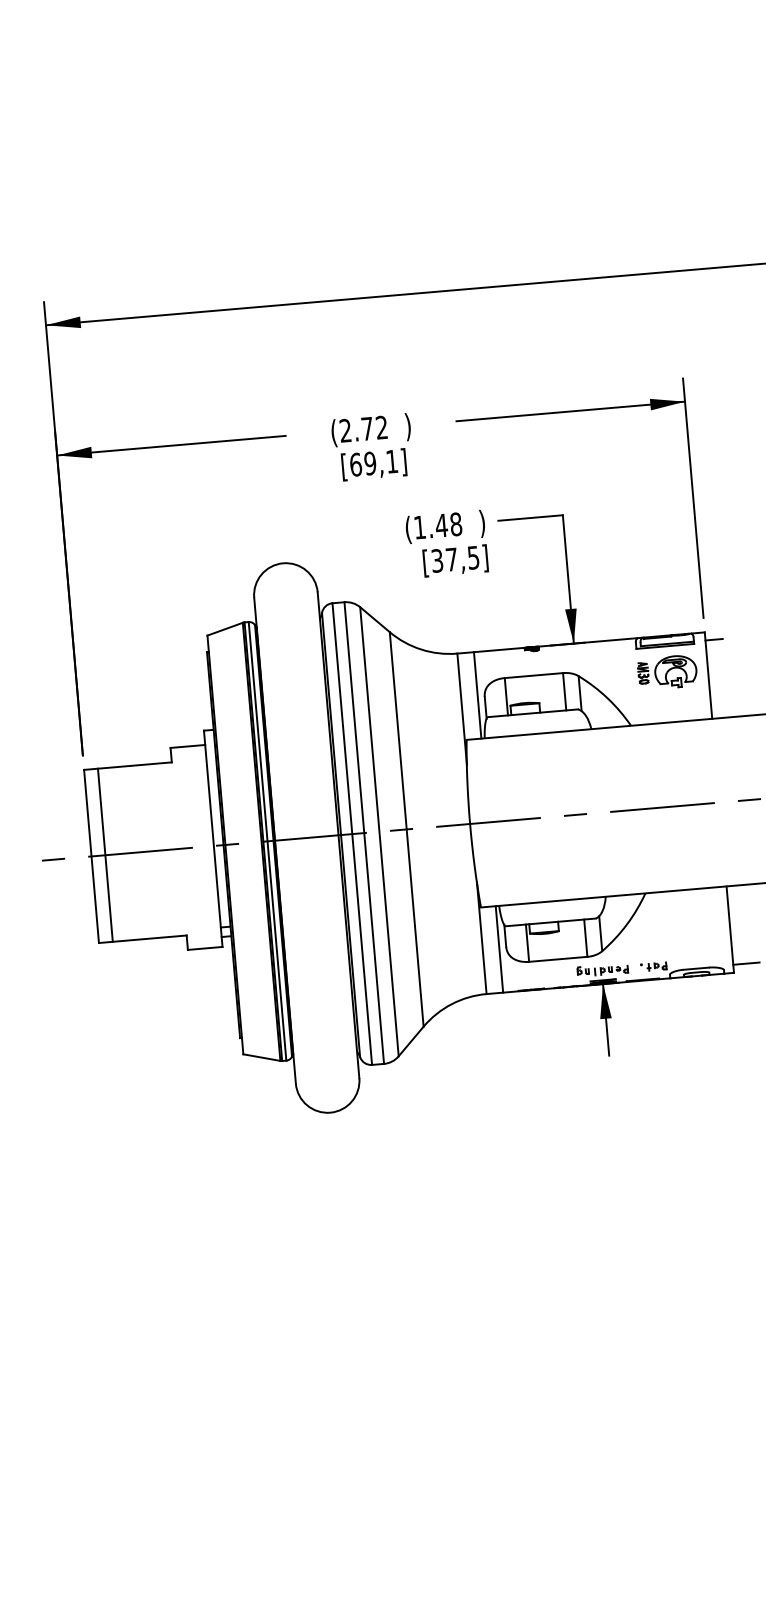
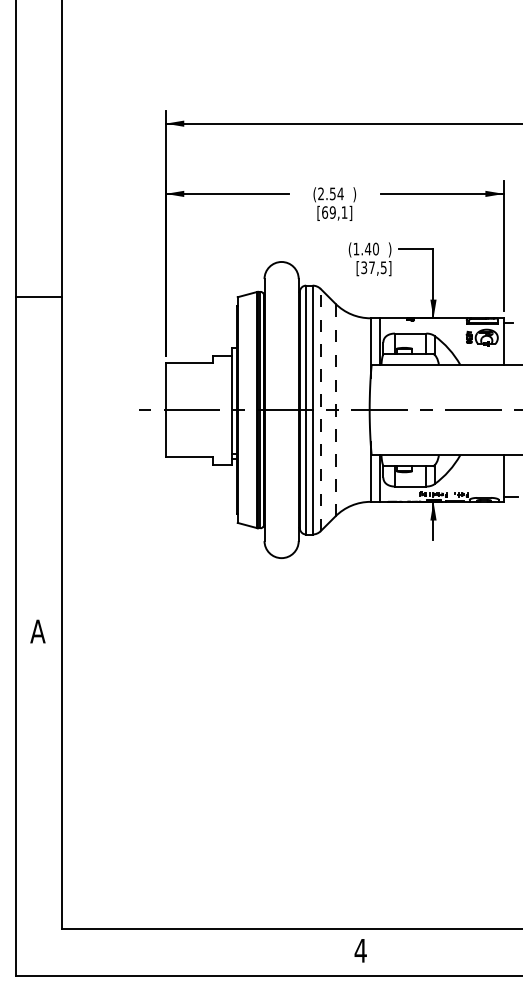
text: (374, 427) -> (336, 193), (2.72 -> (2.54
text: (455, 525) -> (375, 249), (1.48 -> (1.40
line: (406, 828) -> (335, 409), solid -> dashed
line: (378, 830) -> (320, 409), solid -> dashed
line: (106, 854) -> (173, 409), removed

